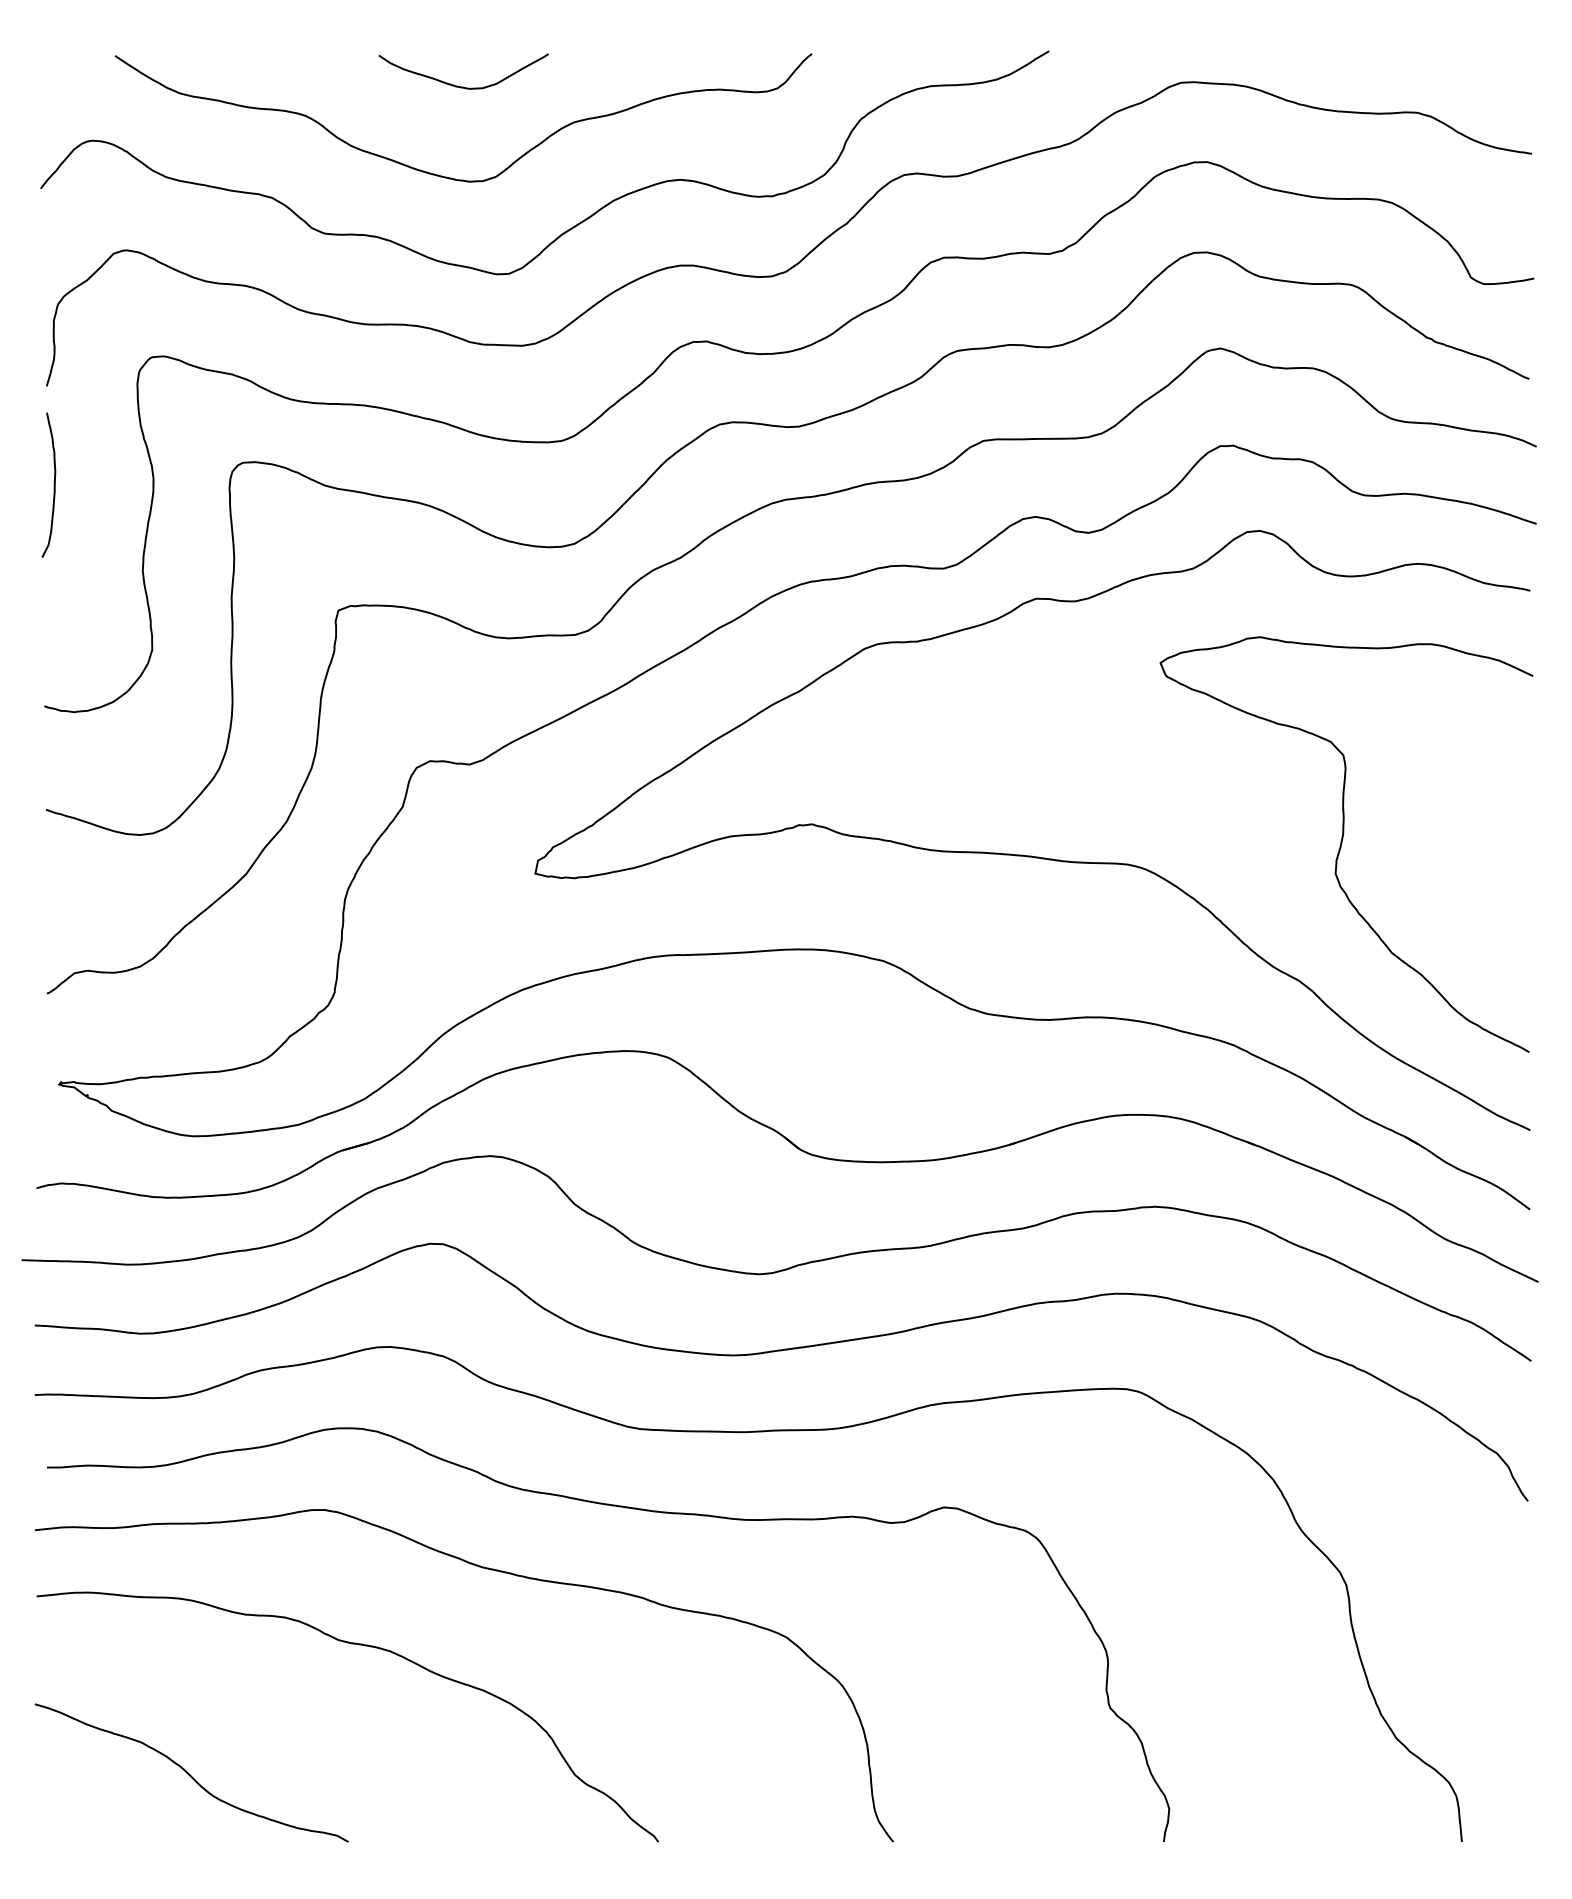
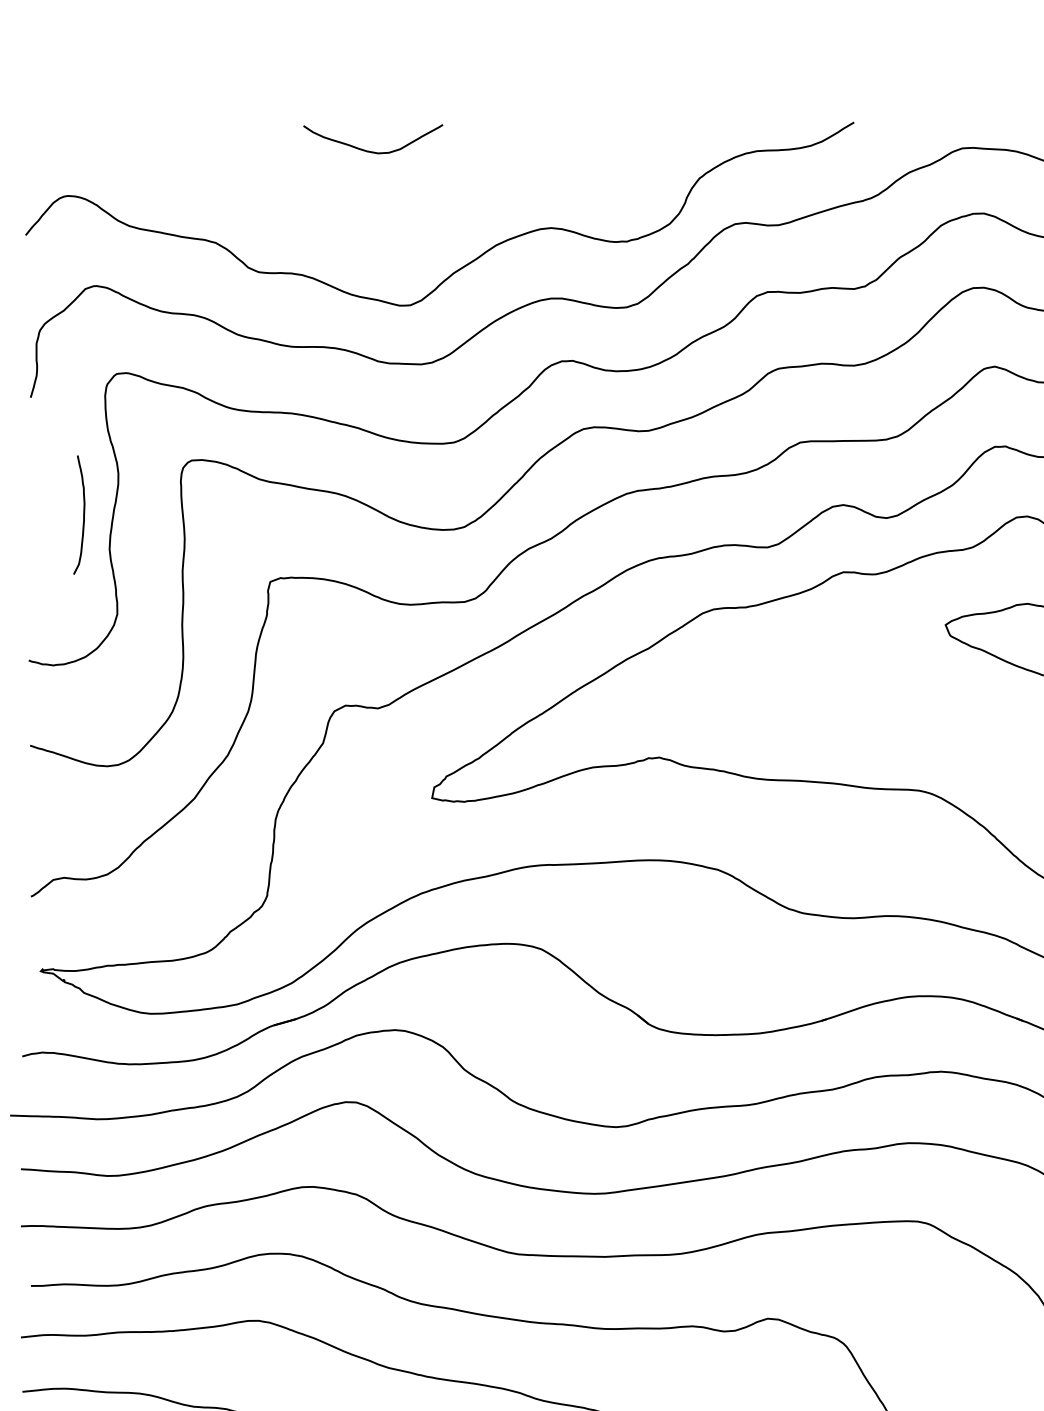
curve: (451, 177) -> (363, 226), removed
curve: (53, 484) -> (83, 514), moved

